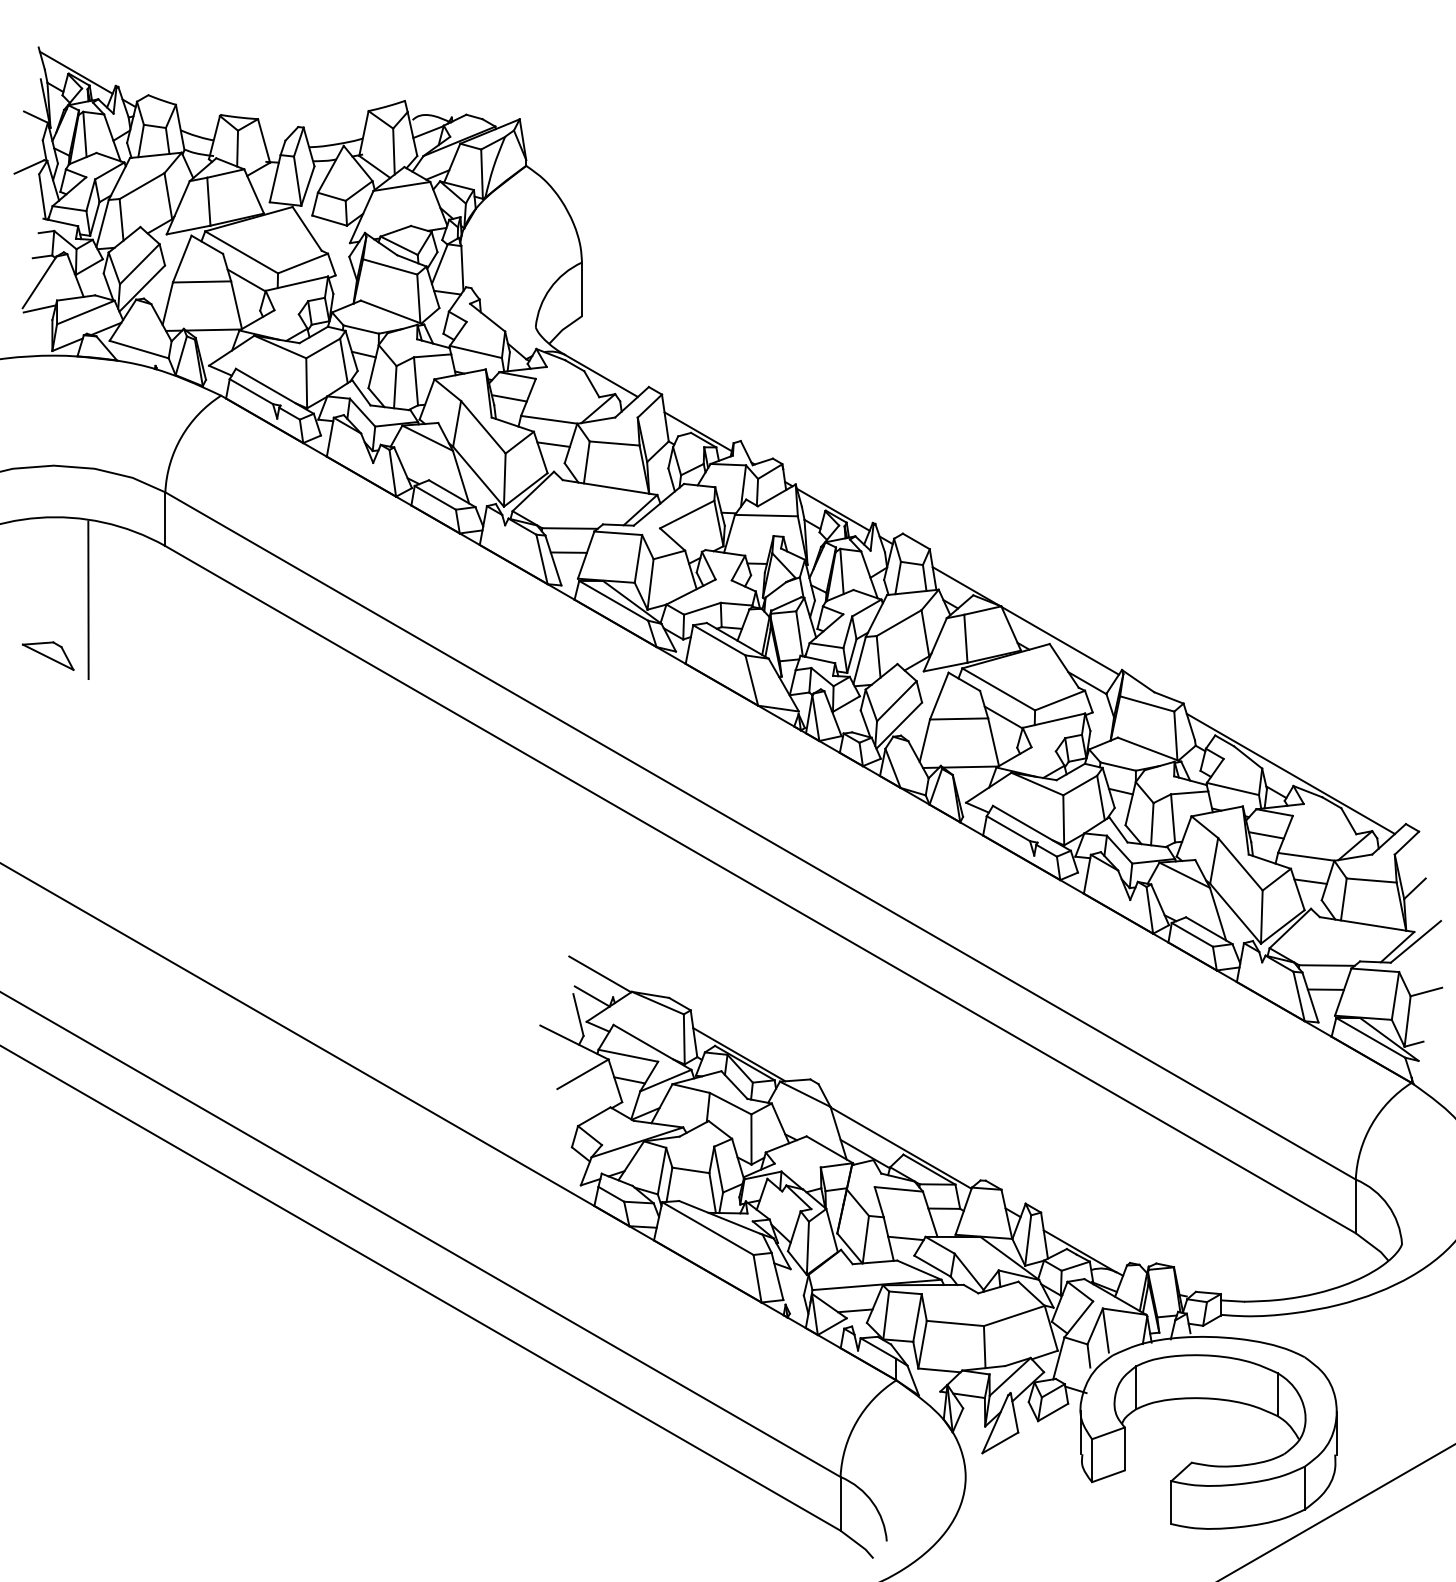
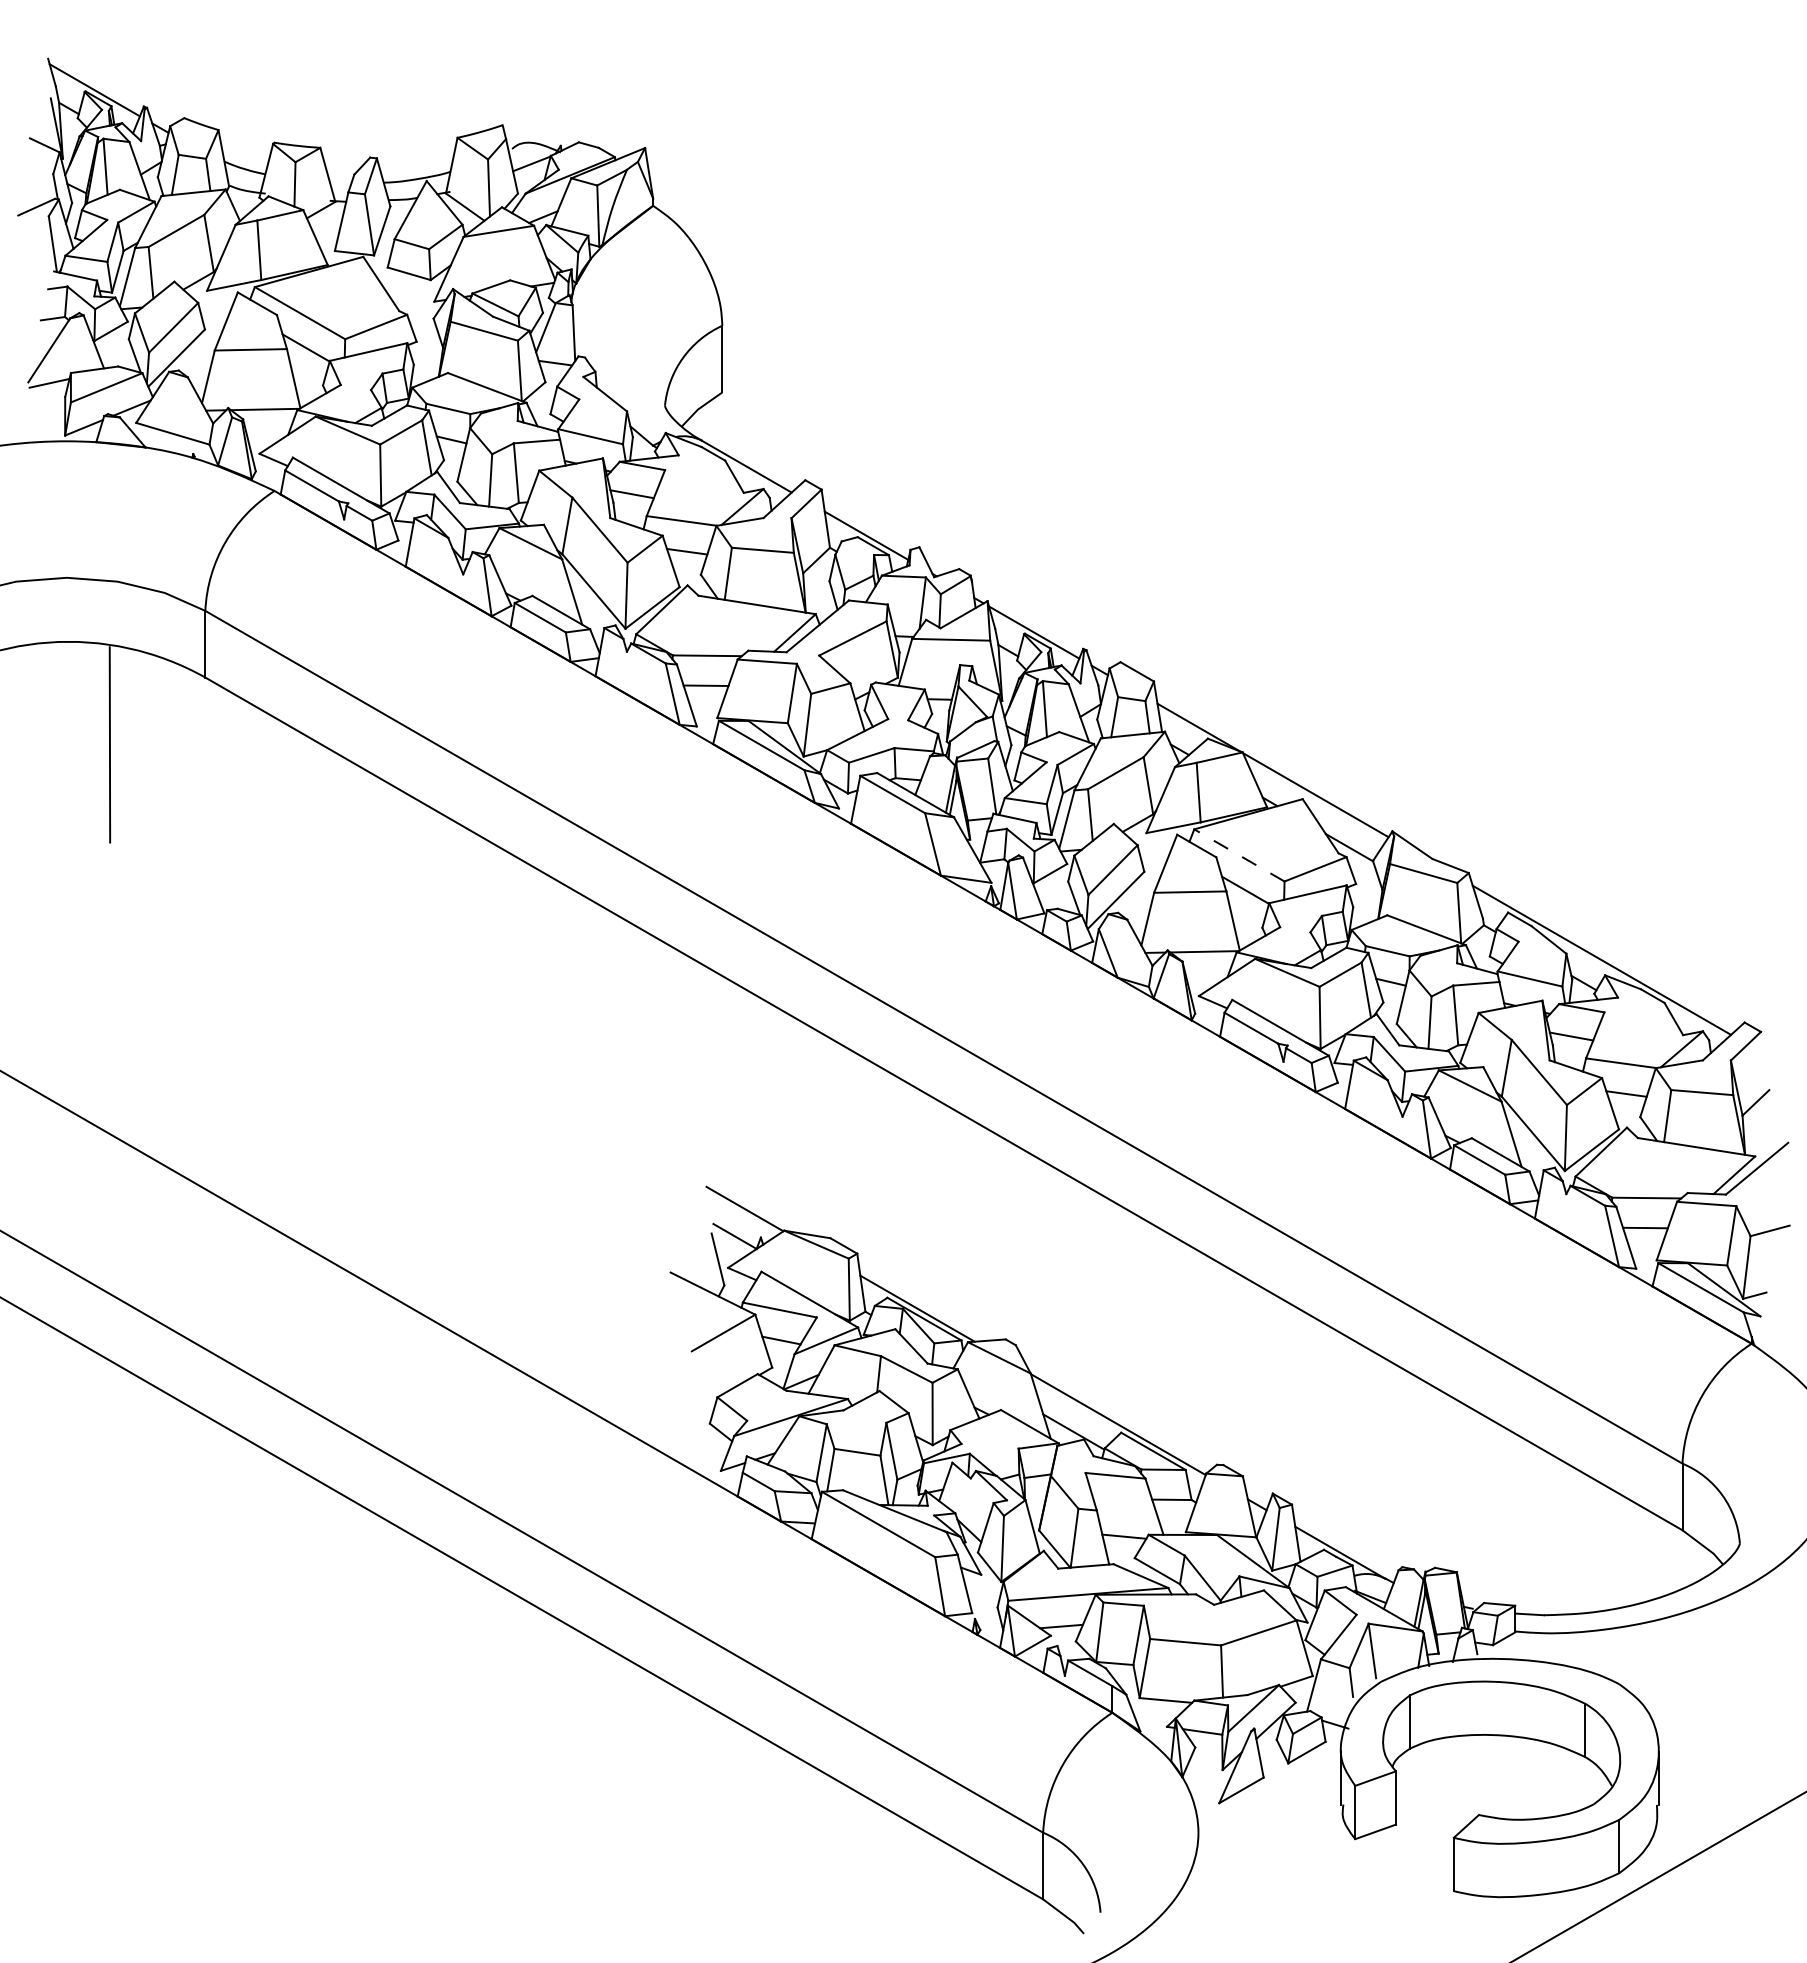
part: (47, 656) -> (59, 814), removed
line: (997, 689) -> (1238, 855), solid -> dashed

